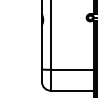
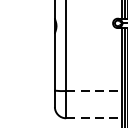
line: (72, 69) -> (94, 90), solid -> dashed
line: (72, 90) -> (94, 118), solid -> dashed

